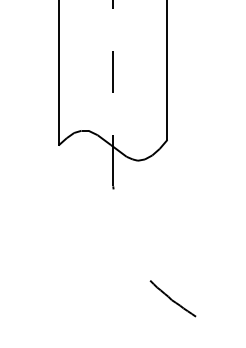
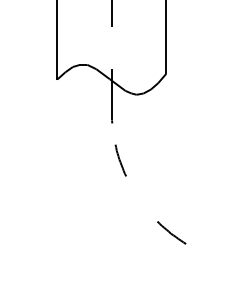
line: (122, 226) -> (121, 160), added
part: (172, 298) -> (171, 232), size x0.62

